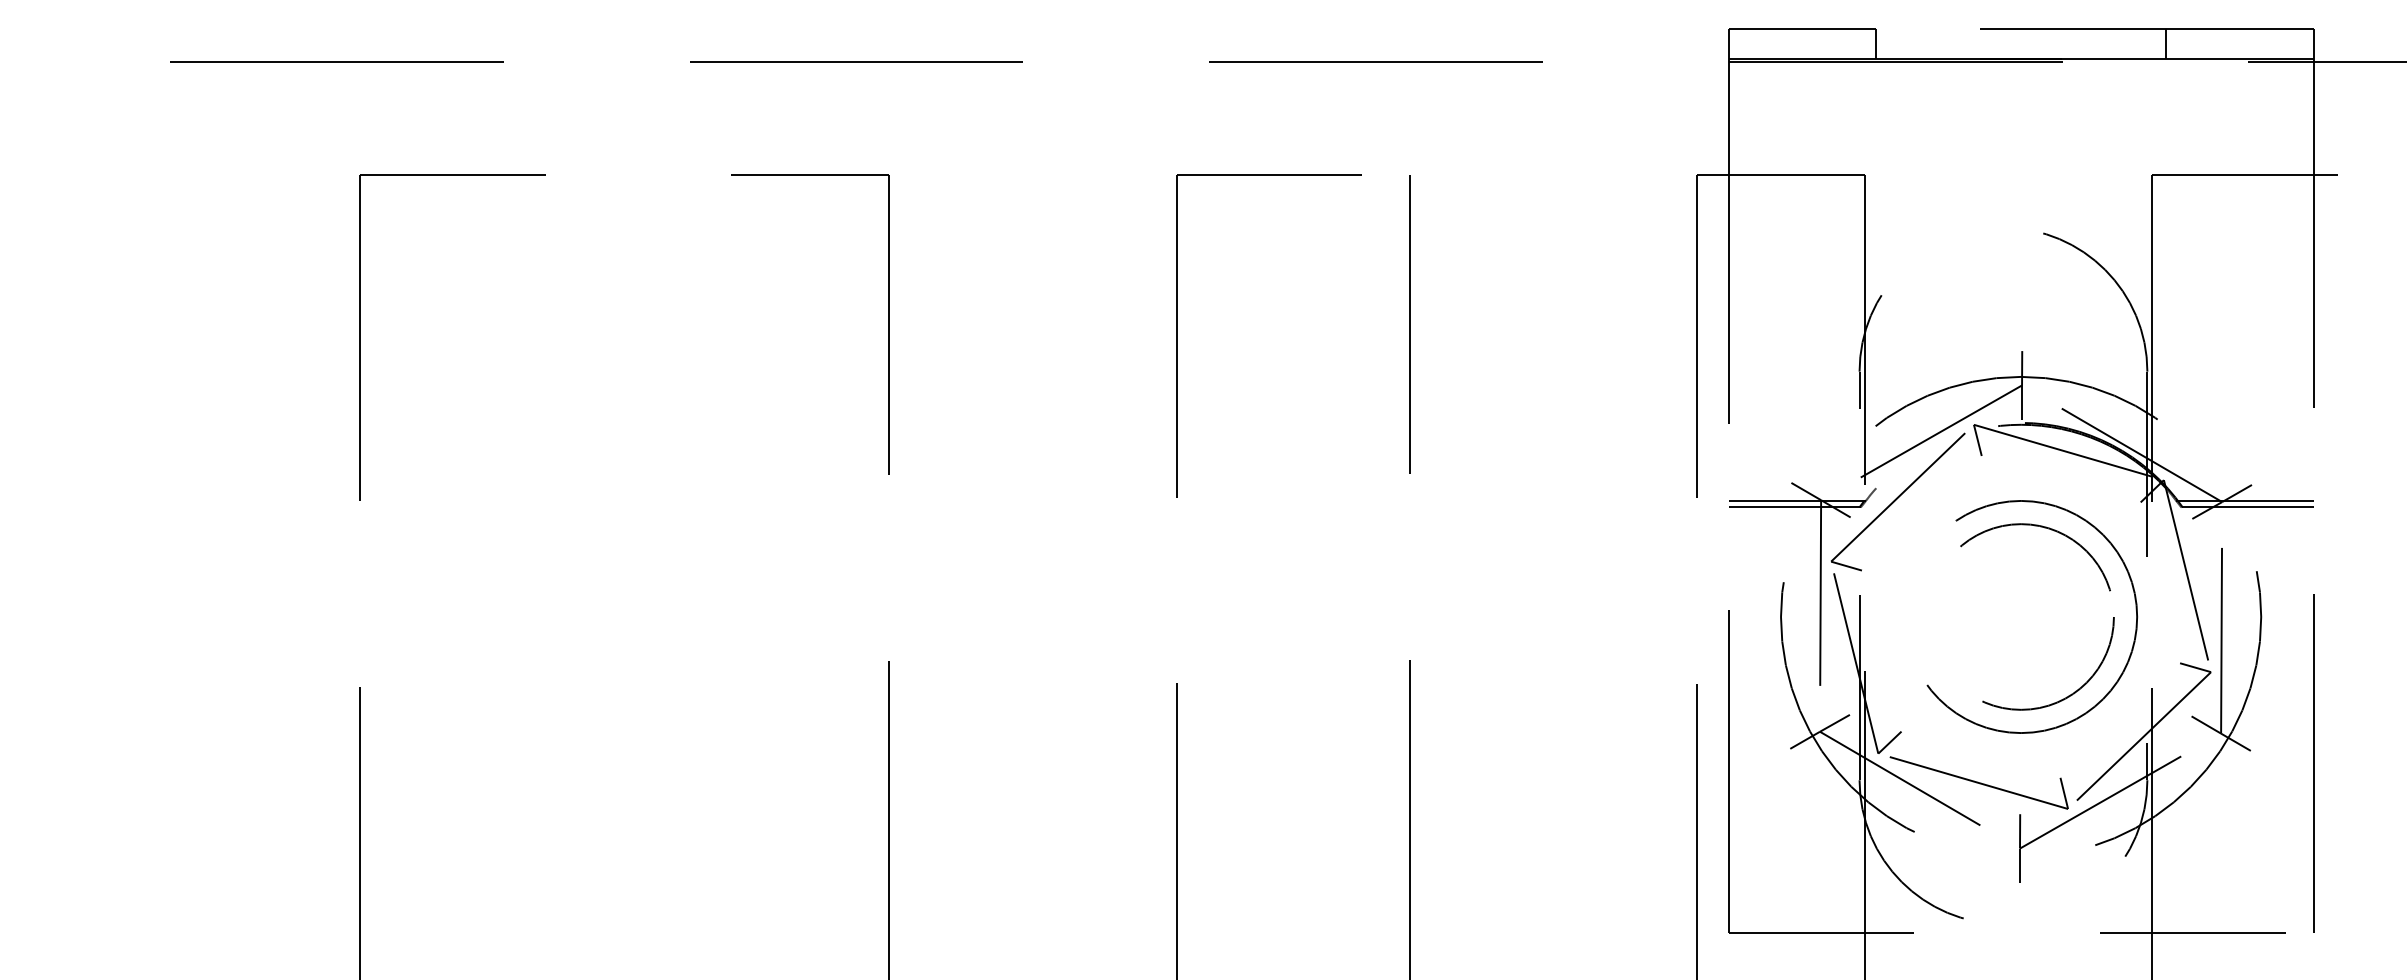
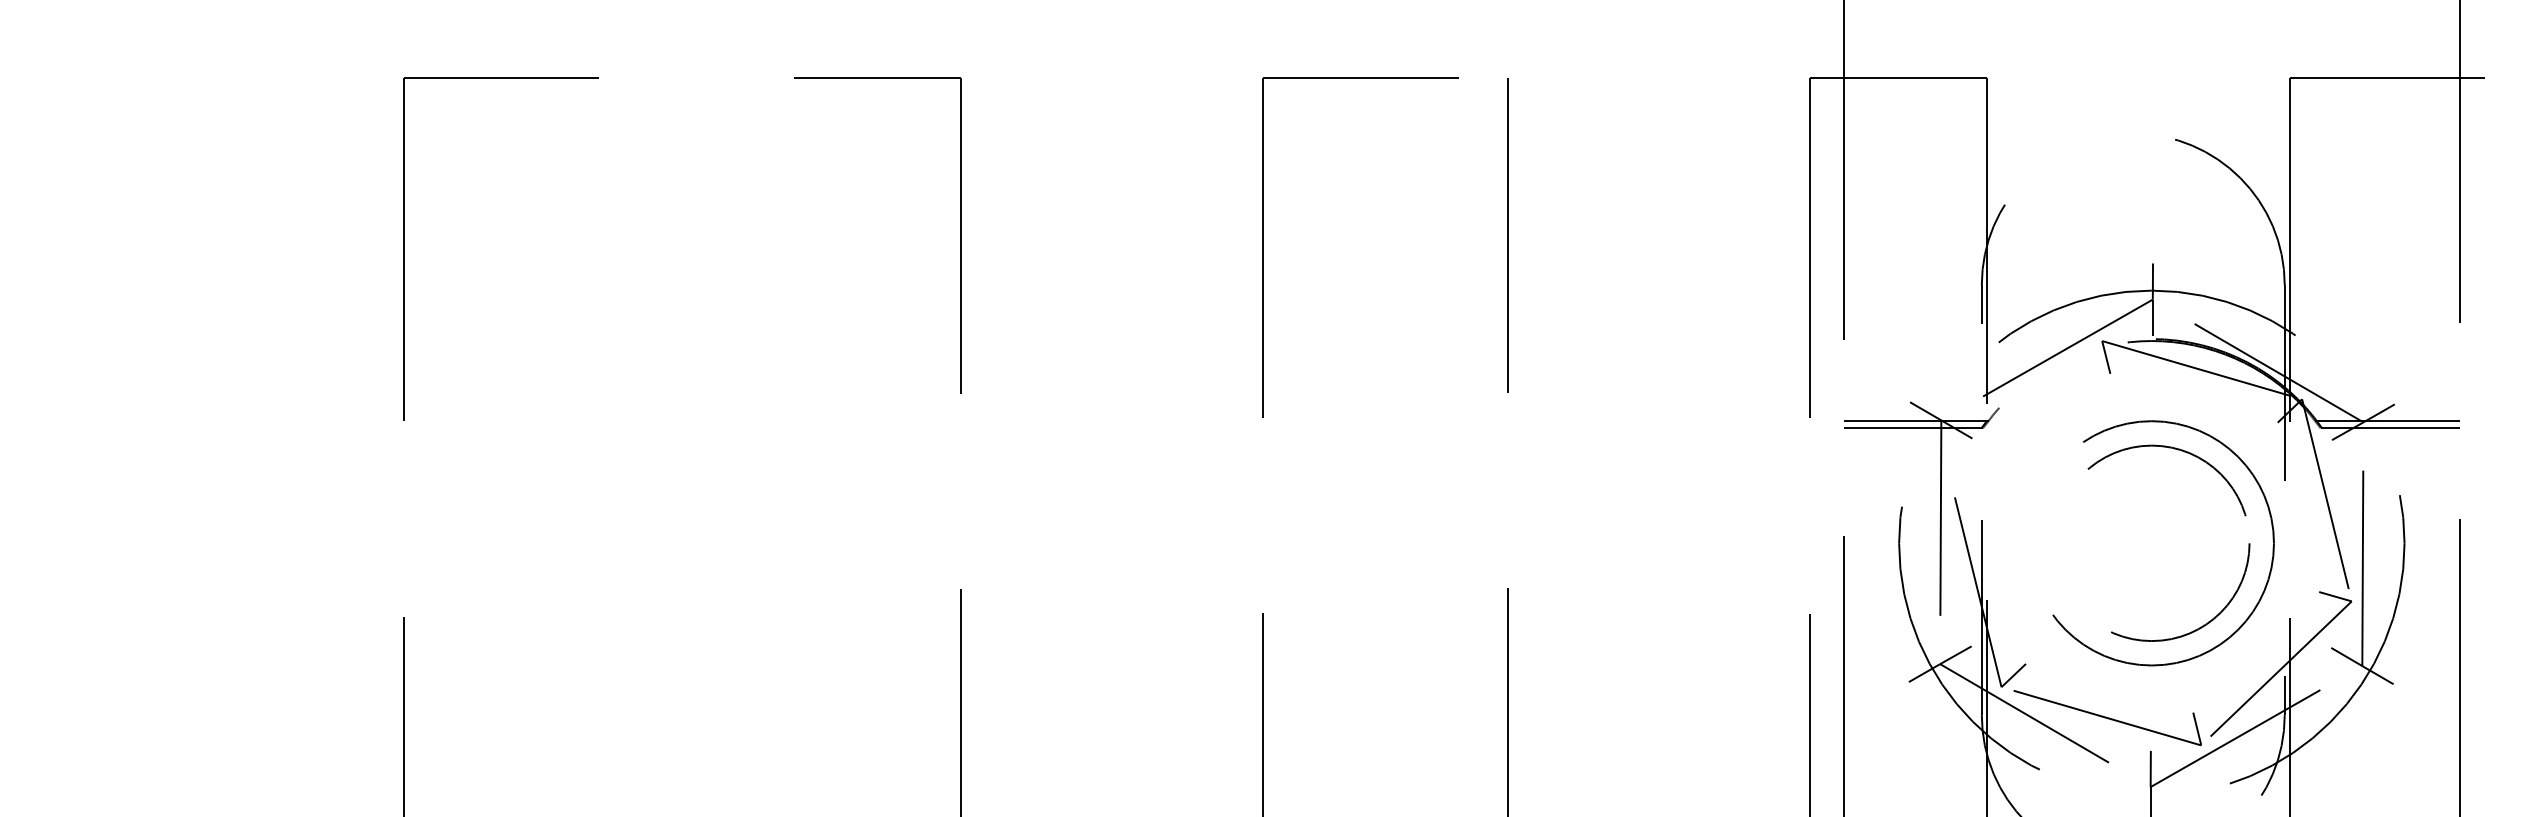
part: (1897, 501) -> (2021, 421), removed

